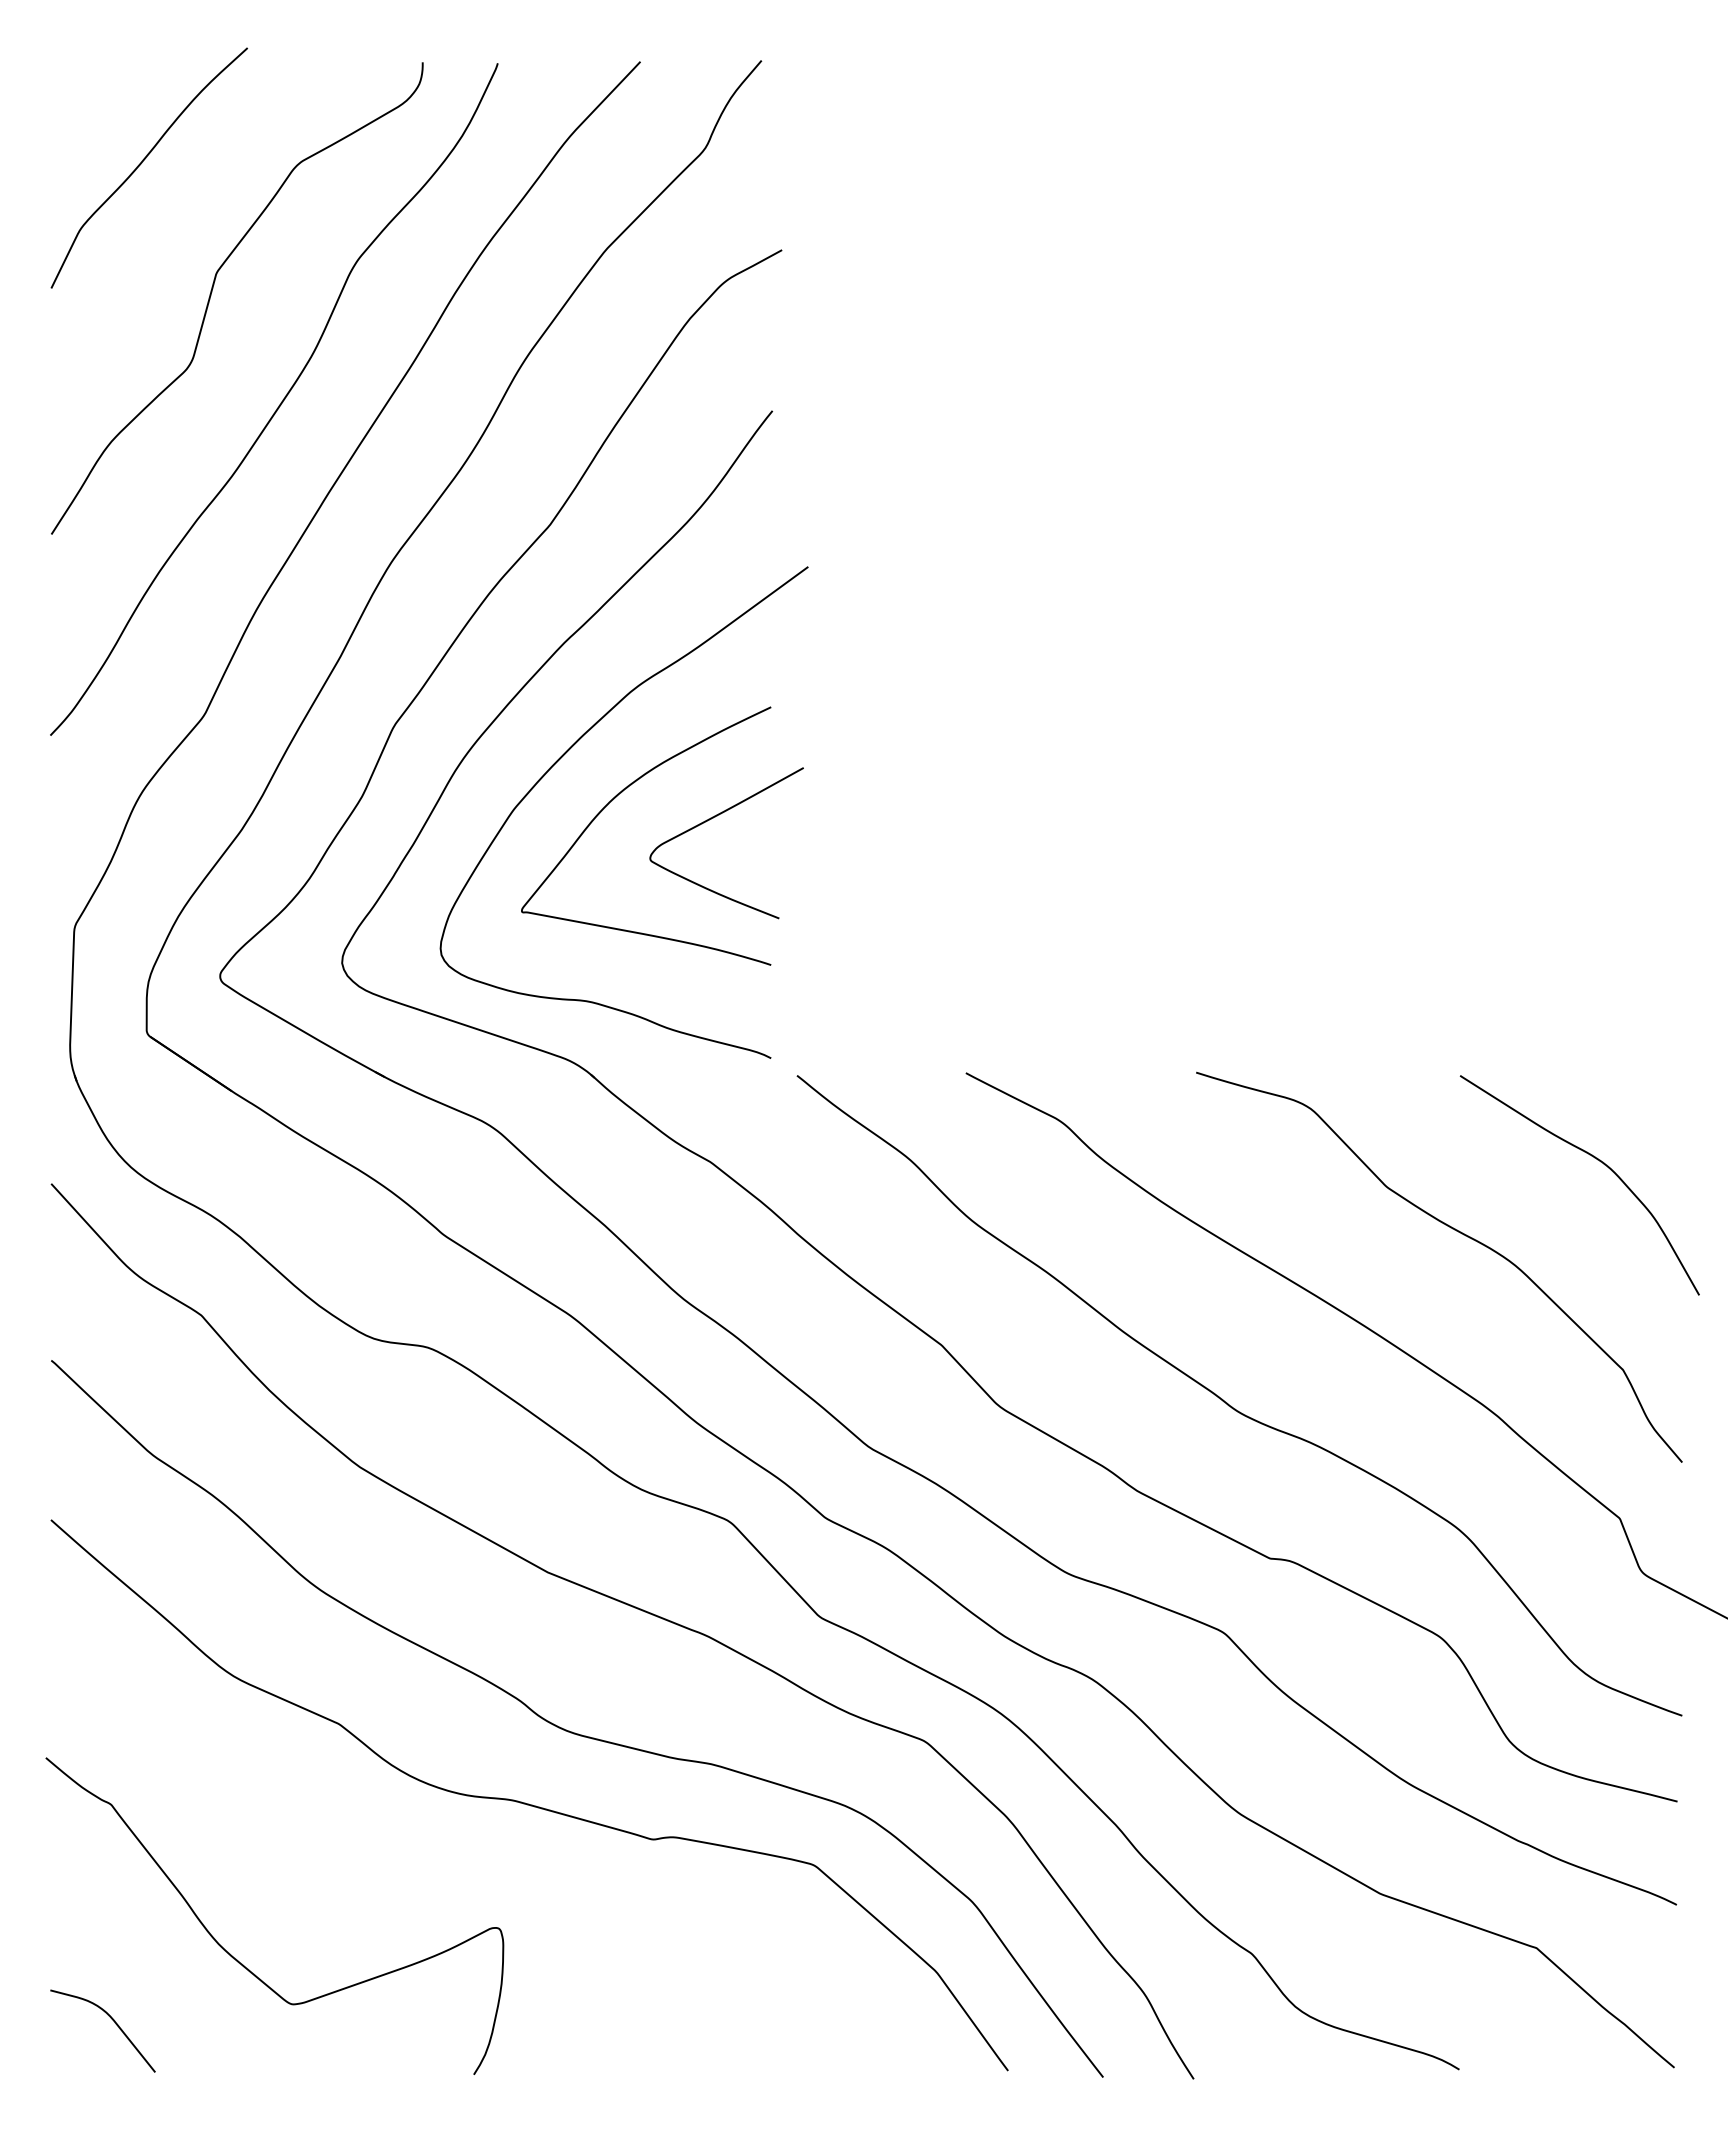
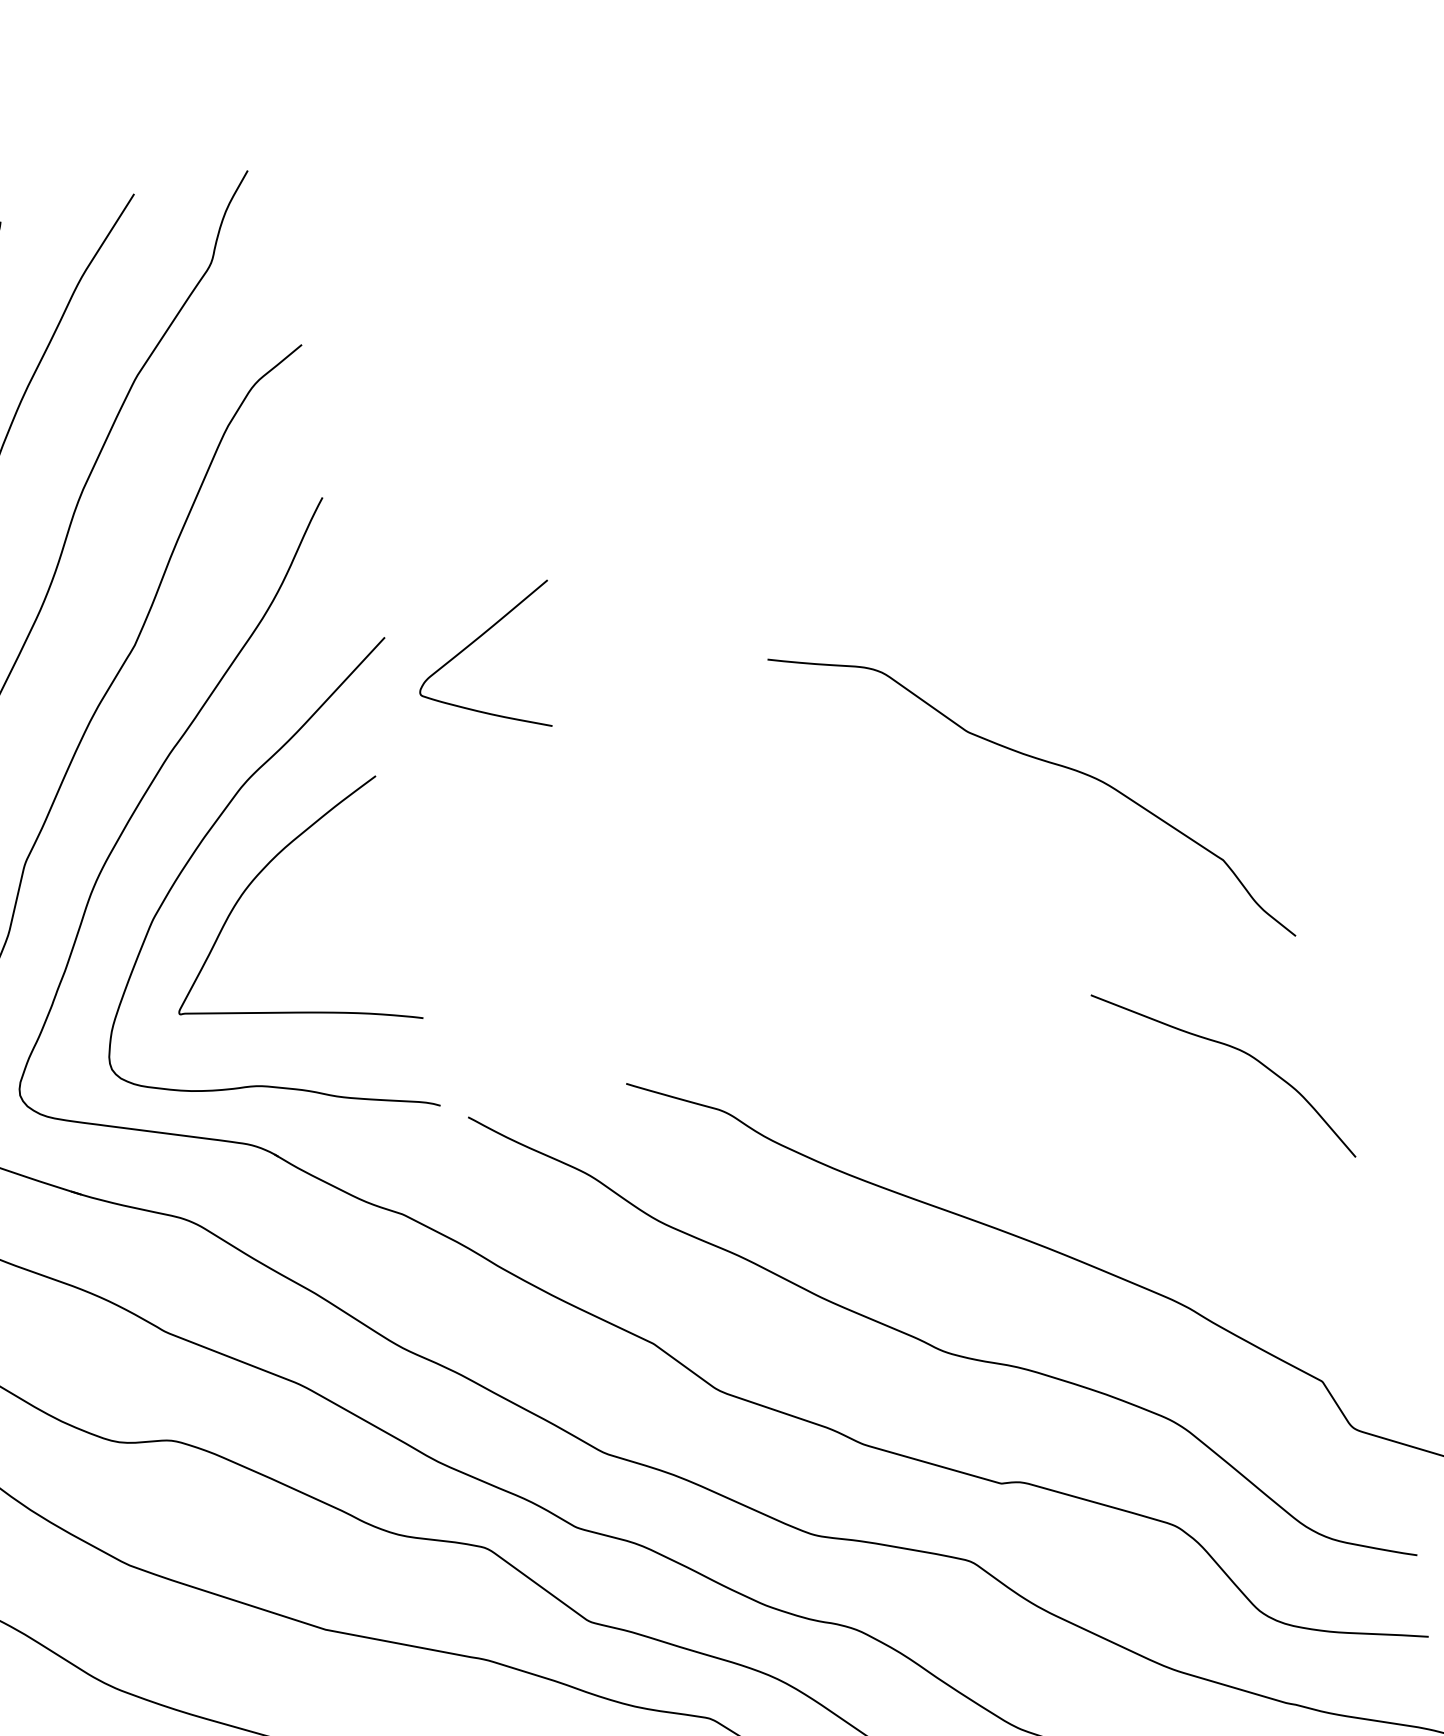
curve: (713, 818) -> (472, 644), moved
curve: (1456, 1231) -> (1041, 760), moved

